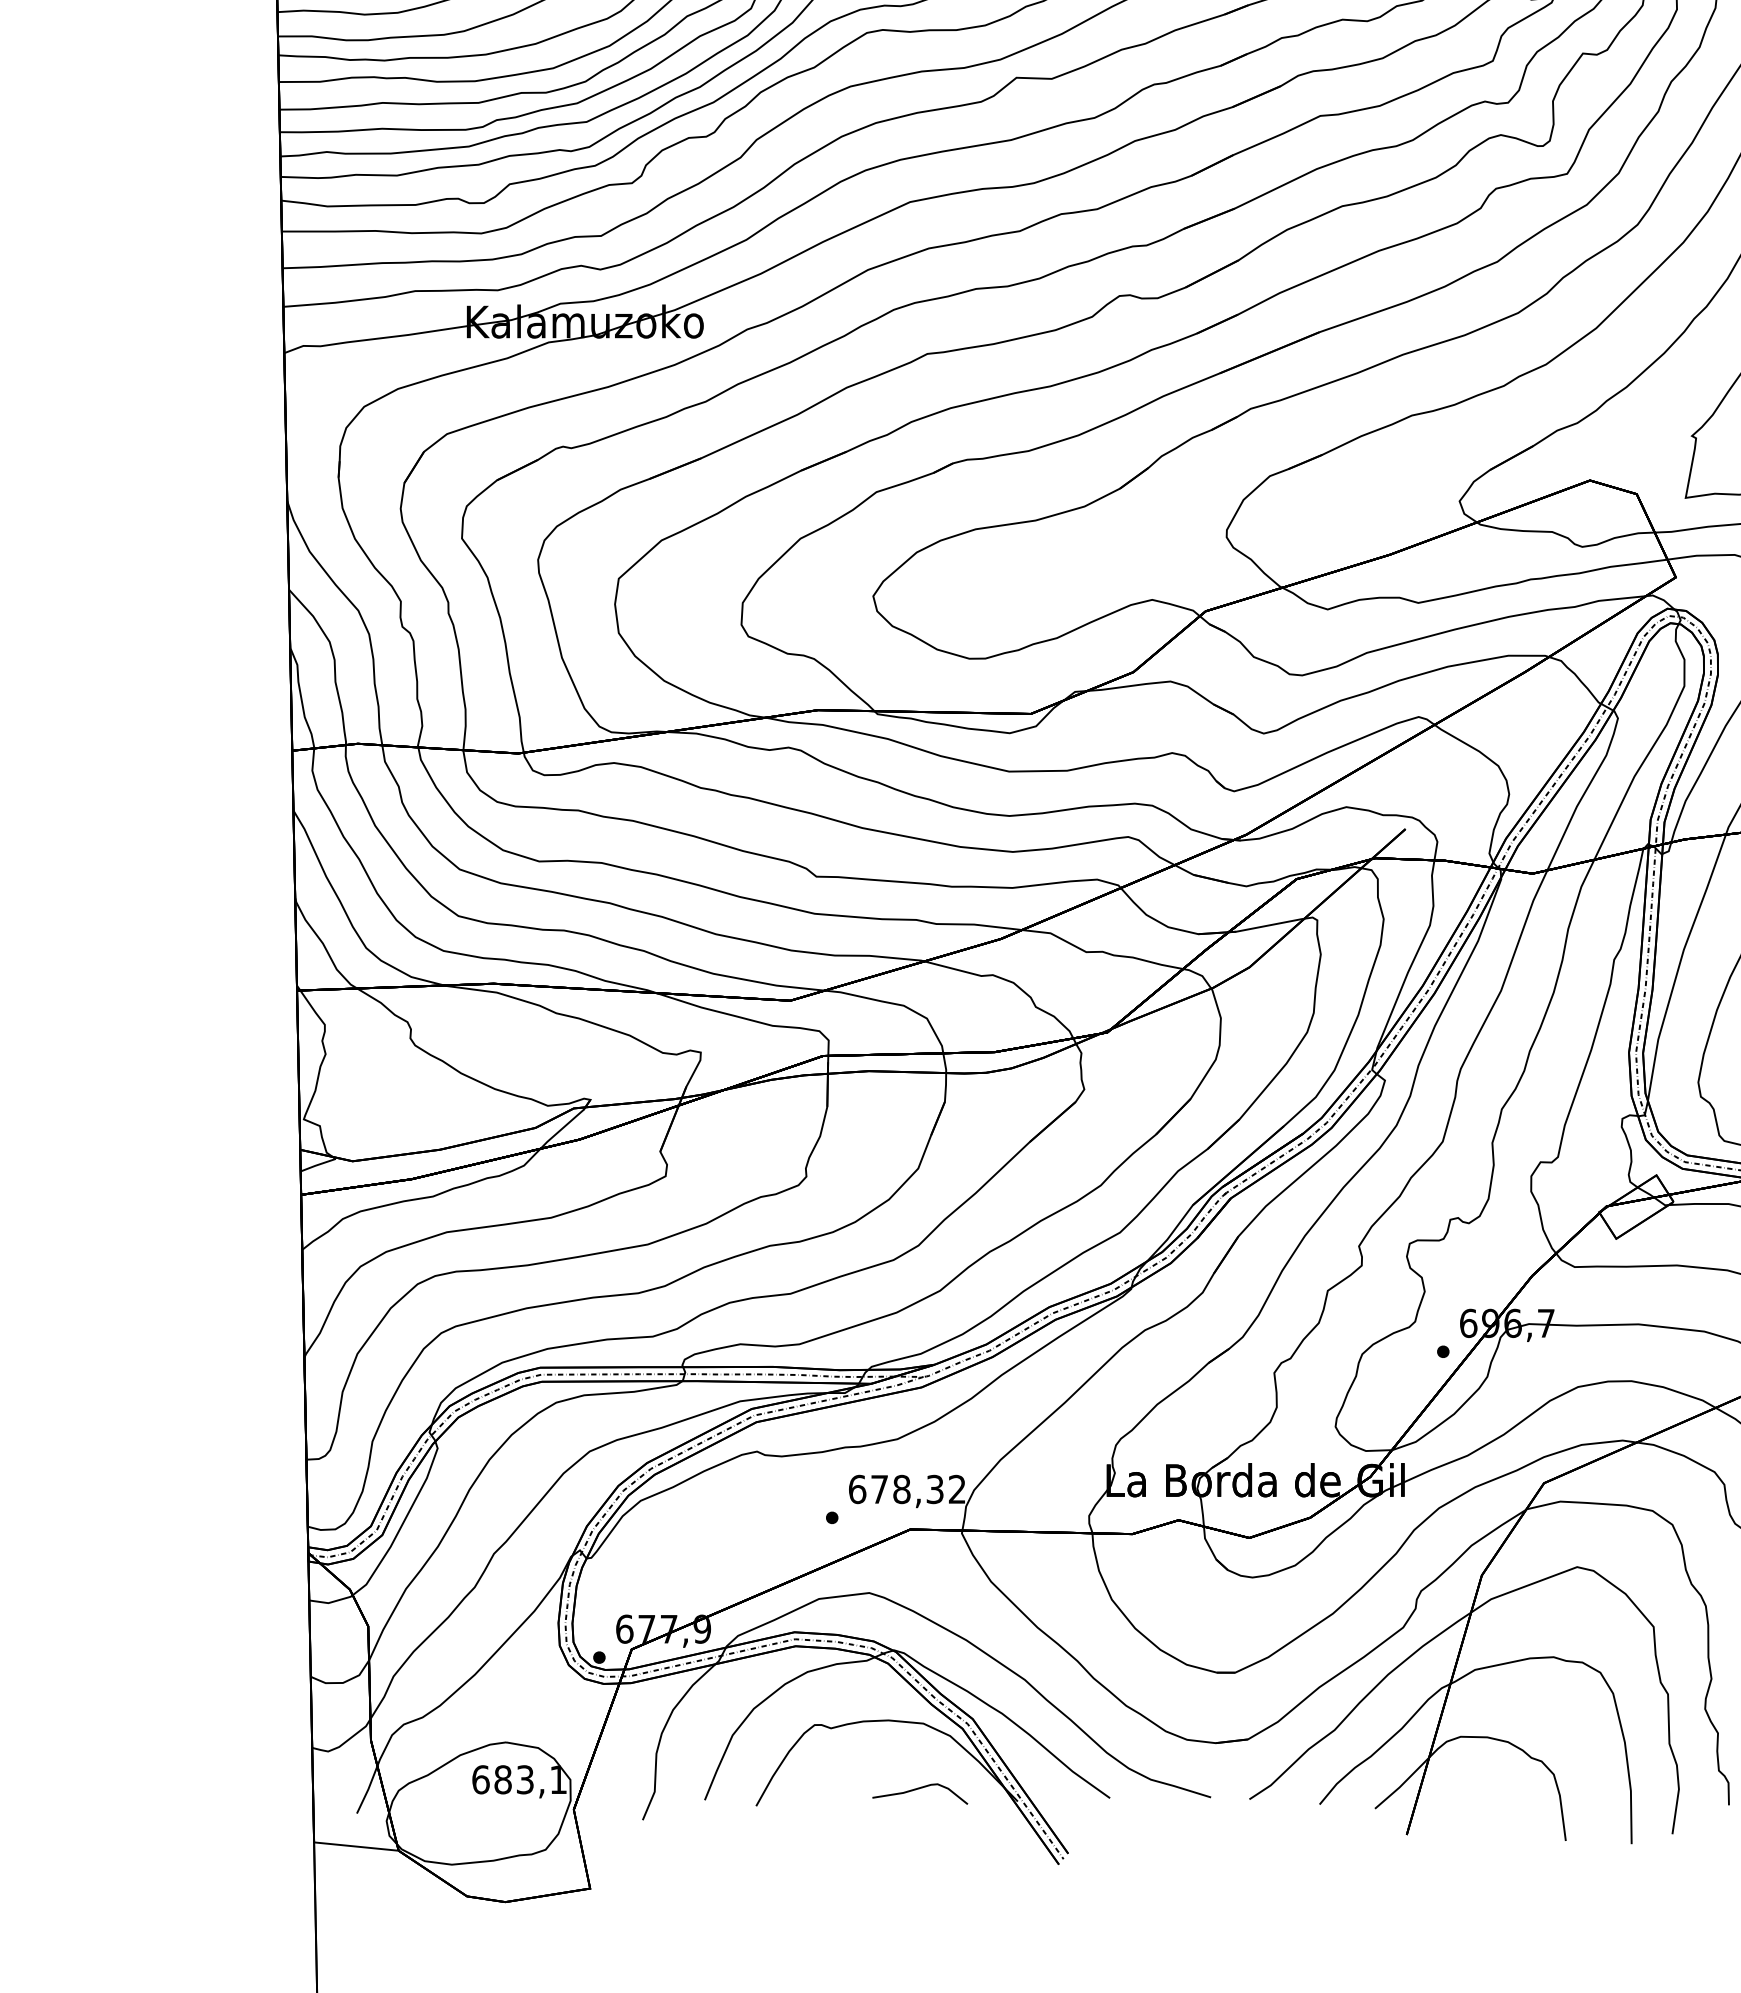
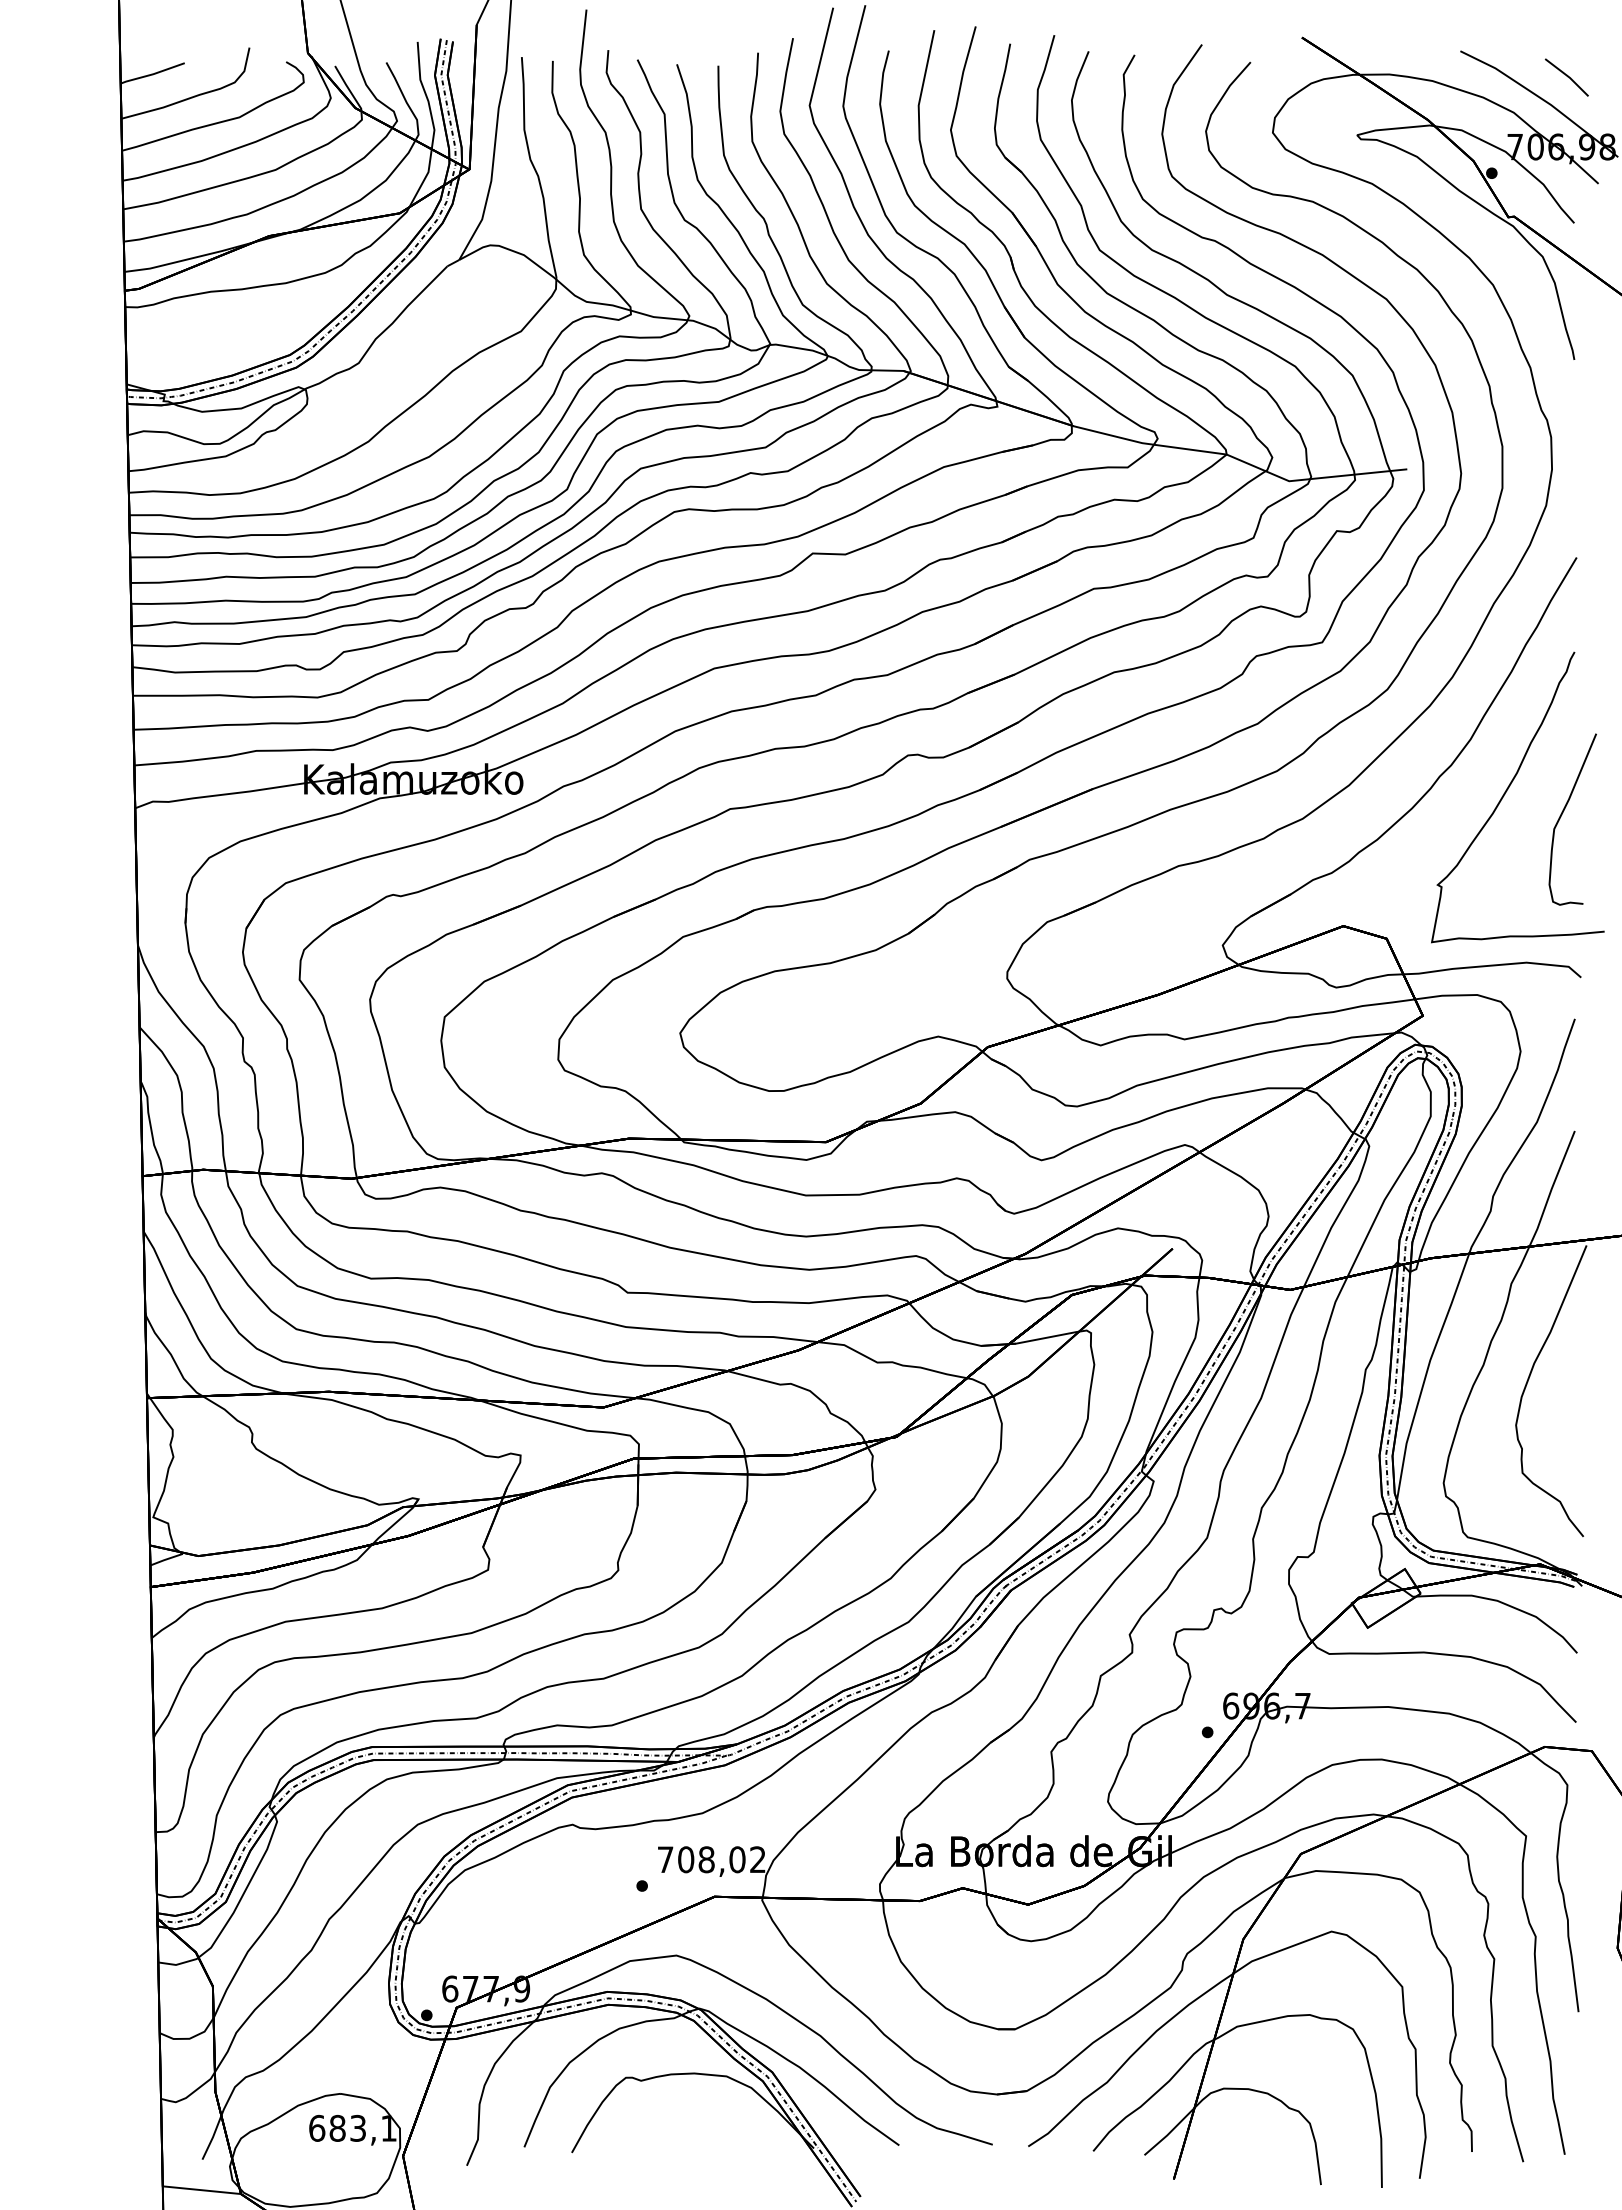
text: (896, 1489) -> (701, 1859), 678,32 -> 708,02
curve: (918, 1789) -> (722, 2137), removed

